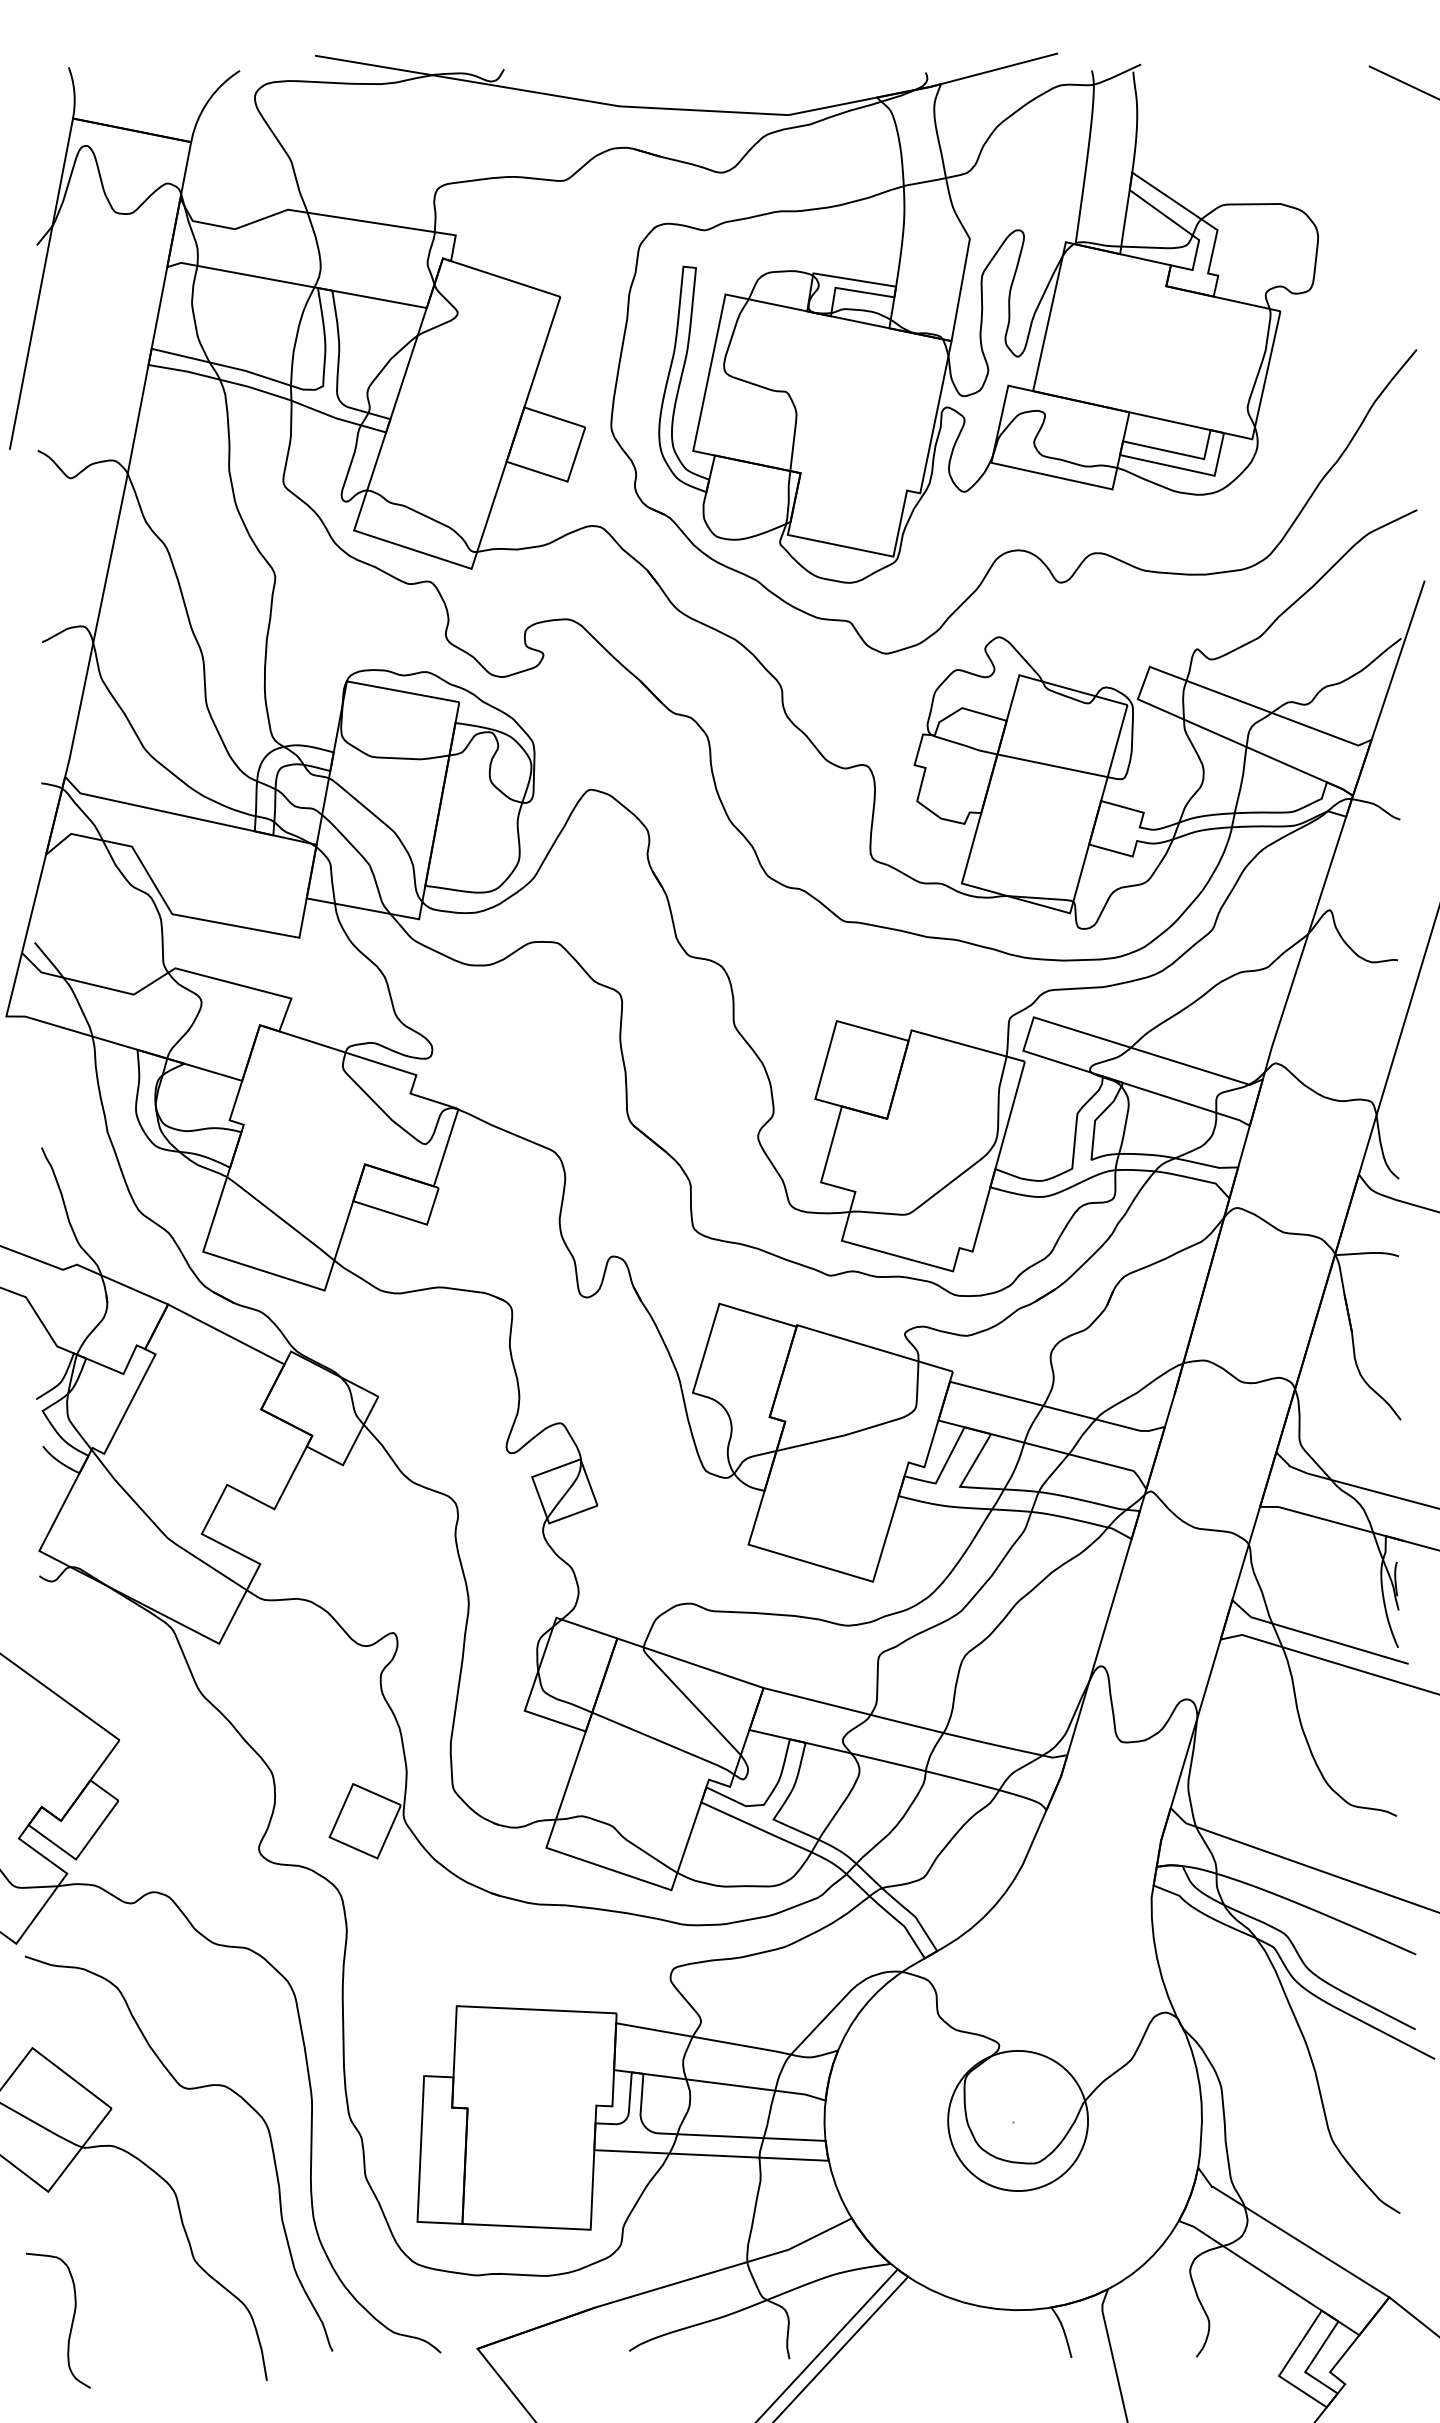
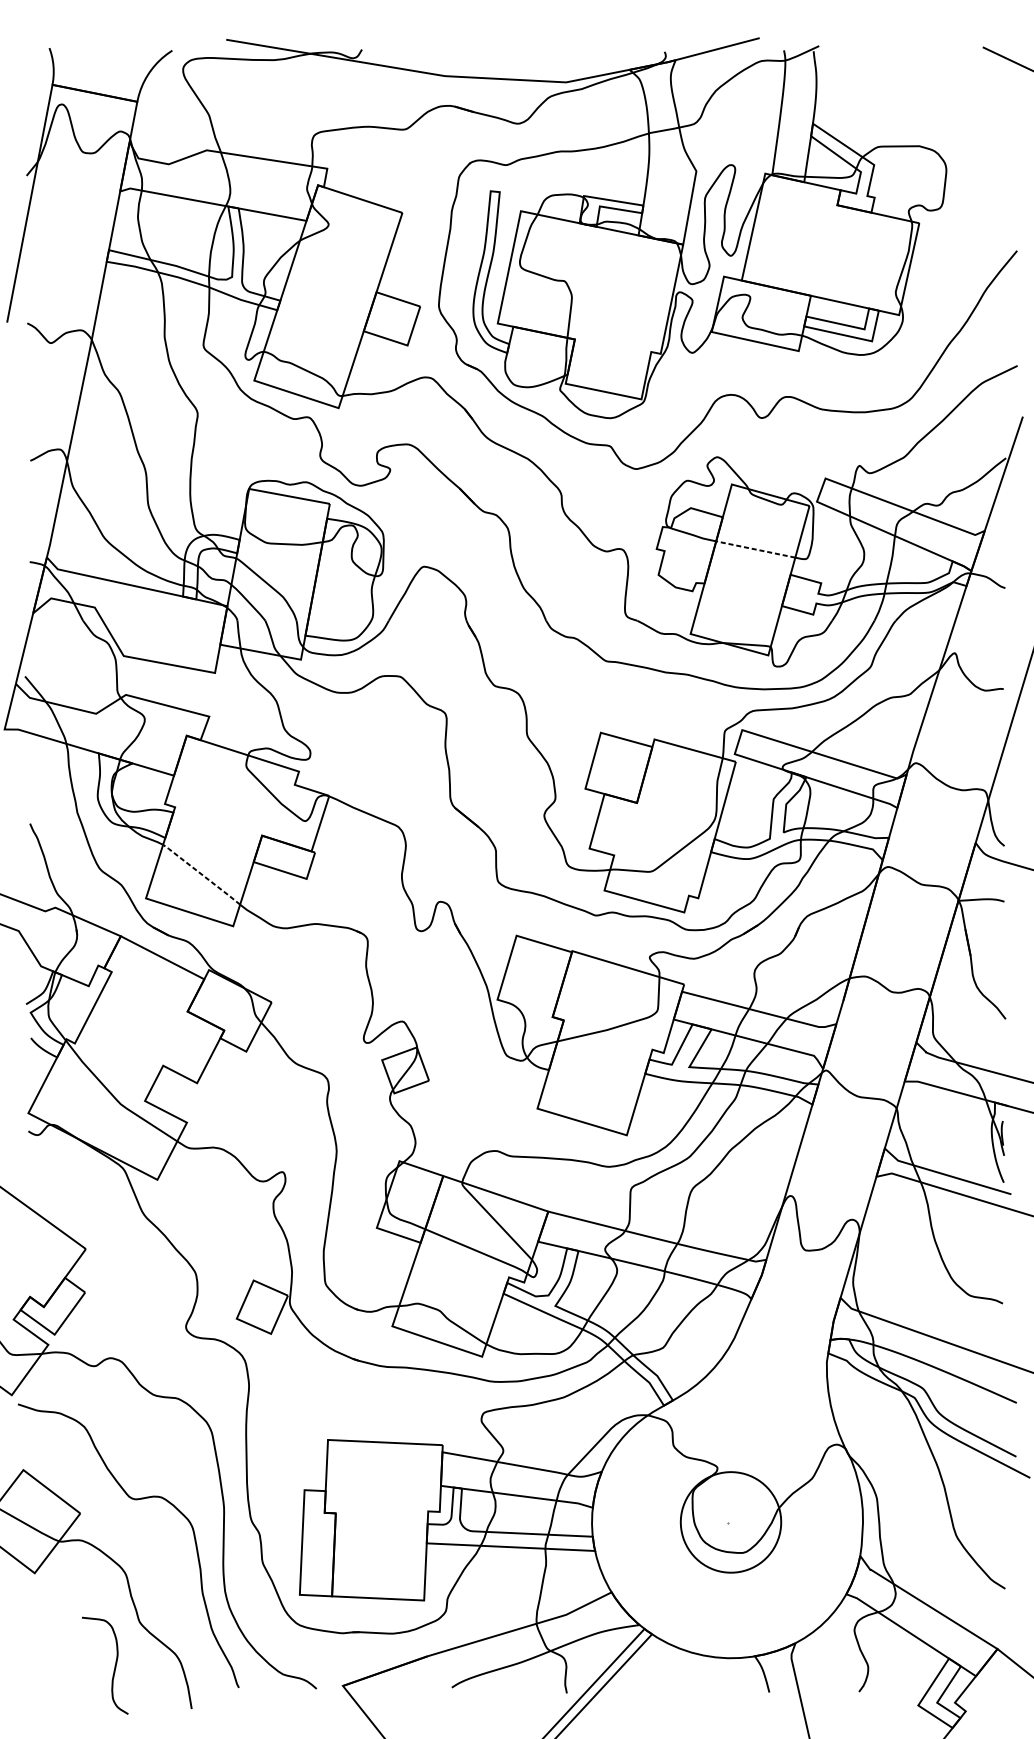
line: (1052, 765) -> (755, 549), solid -> dashed
line: (280, 1218) -> (201, 874), solid -> dashed
curve: (71, 2322) -> (114, 1667), moved

